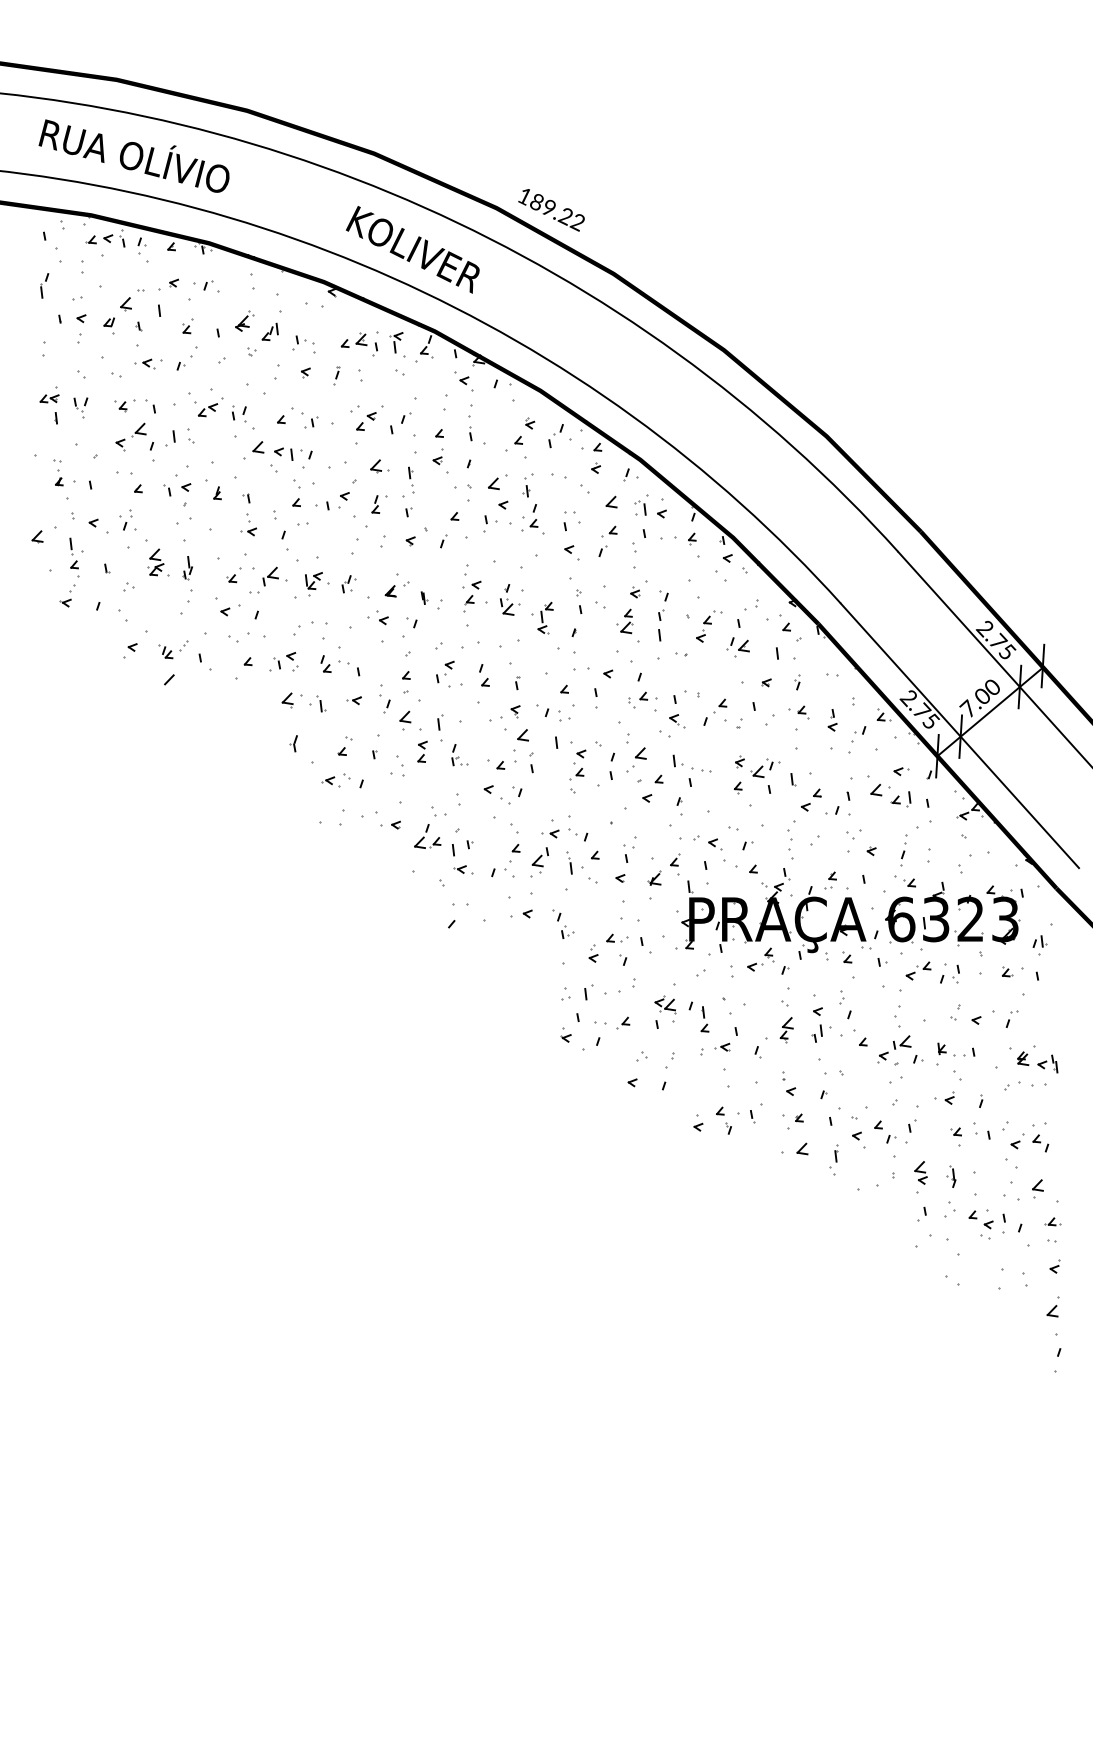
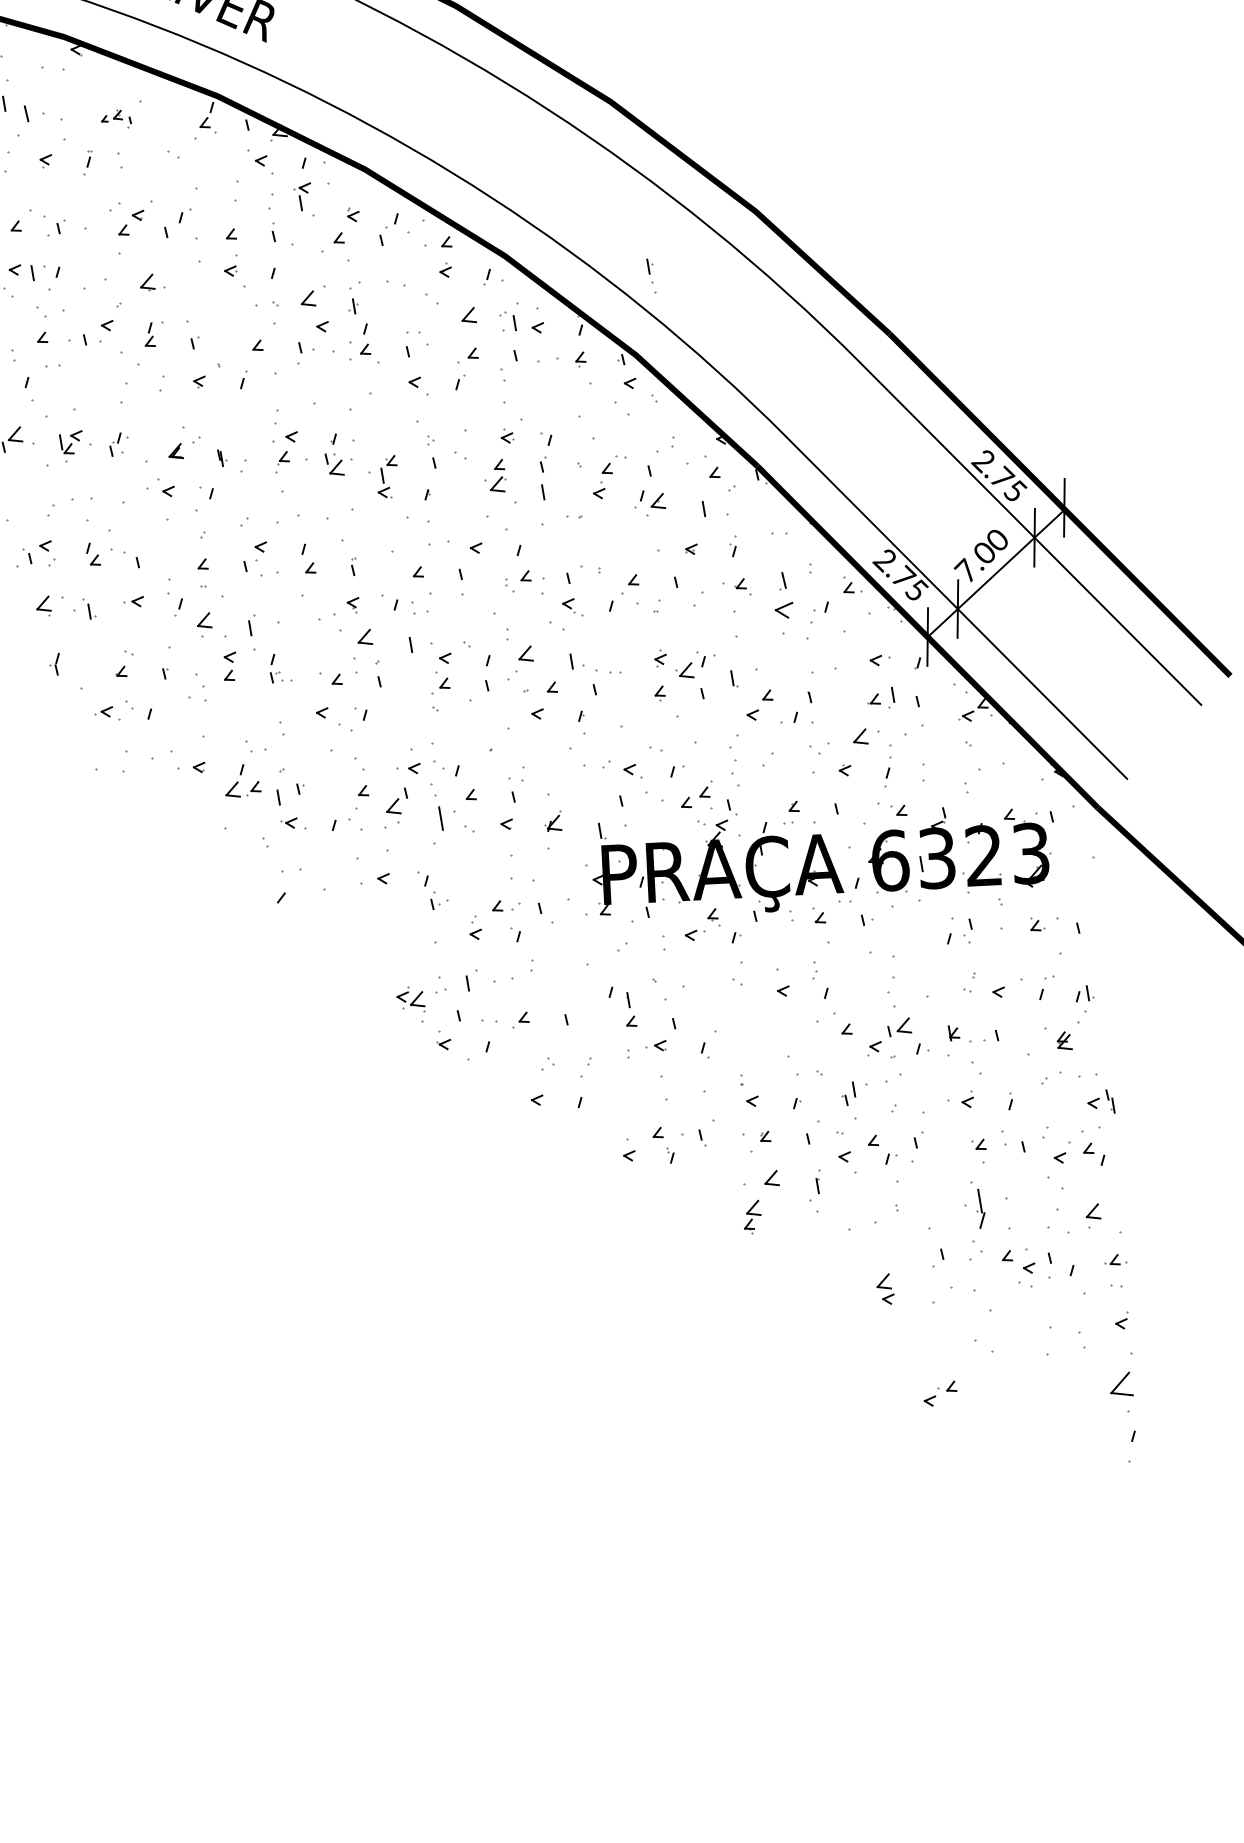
part: (303, 344) -> (40, 122), size x1.6
part: (358, 344) -> (115, 119), size x0.6
part: (397, 344) -> (304, 199), moved
part: (411, 479) -> (651, 275), moved
part: (832, 720) -> (783, 595), size x1.6
part: (880, 789) -> (866, 735), moved
part: (569, 862) -> (436, 806), size x1.6
part: (675, 864) -> (706, 795), moved
part: (1039, 945) -> (1084, 998), moved
part: (918, 970) -> (940, 1393), moved
part: (665, 1008) -> (411, 1004), moved
part: (786, 1030) -> (752, 1218), moved
part: (821, 1033) -> (854, 1093), moved
part: (1047, 1063) -> (1100, 1101), moved
part: (920, 1172) -> (884, 1288), moved
part: (951, 1176) -> (975, 1205), size x1.6
part: (1052, 1306) -> (1121, 1374), size x1.6

